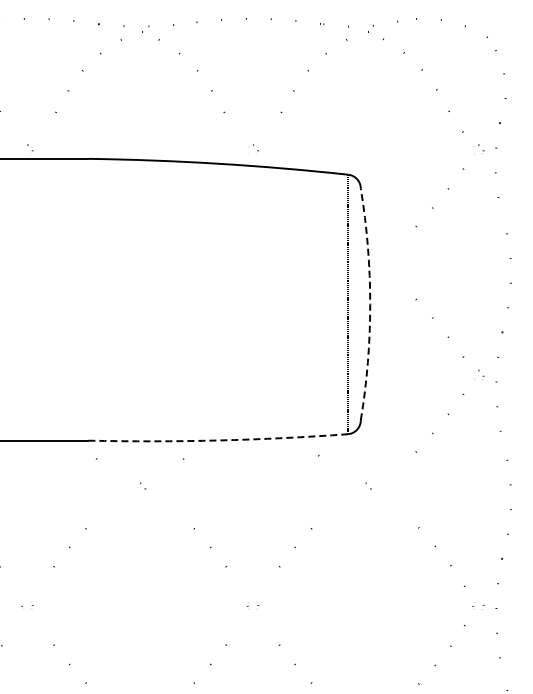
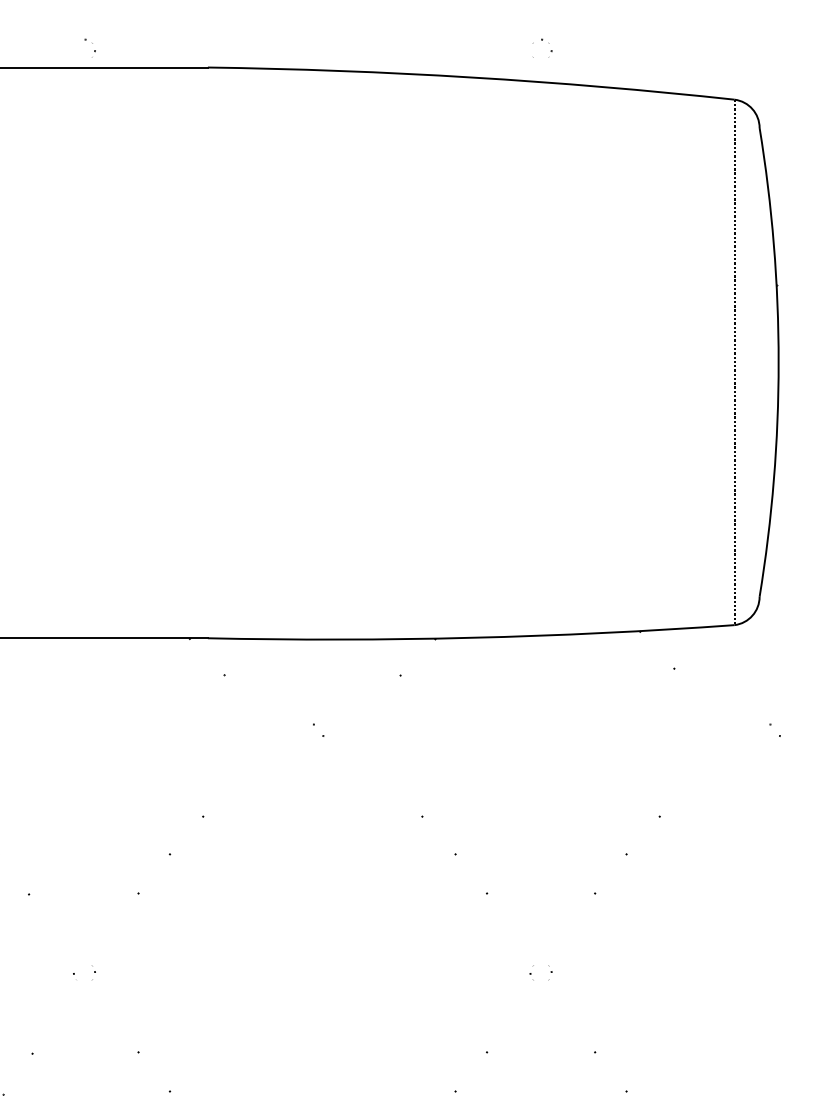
arc: (370, 304) -> (779, 362), dashed -> solid
arc: (218, 440) -> (471, 637), dashed -> solid

